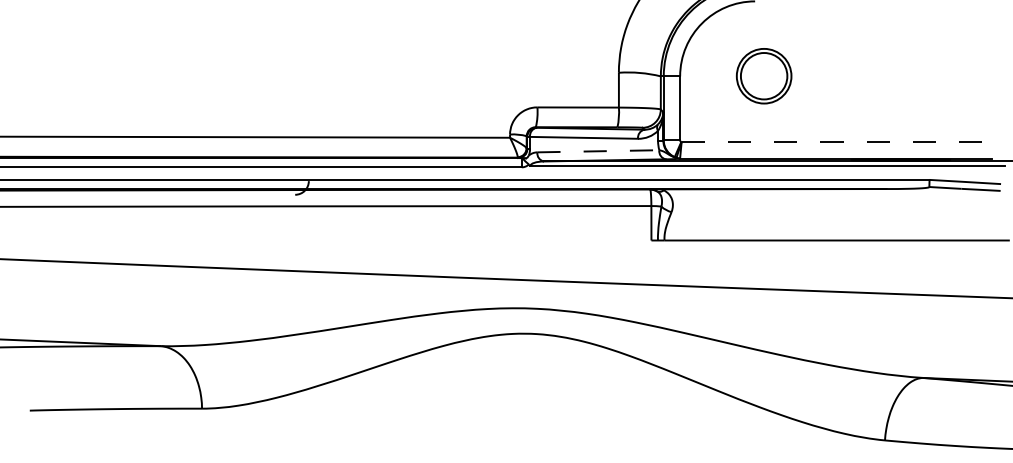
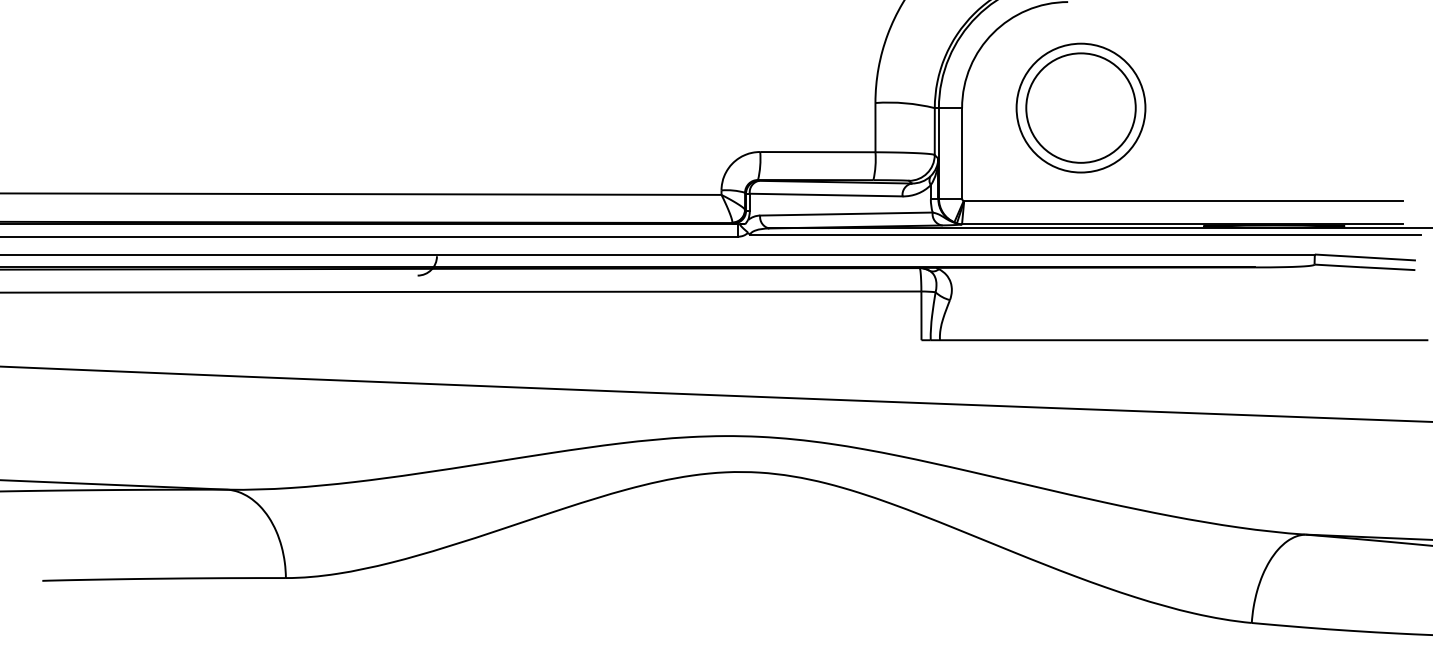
part: (763, 75) -> (1079, 106), size x1.67
line: (837, 142) -> (1184, 201), dashed -> solid
line: (598, 151) -> (846, 214), dashed -> solid

